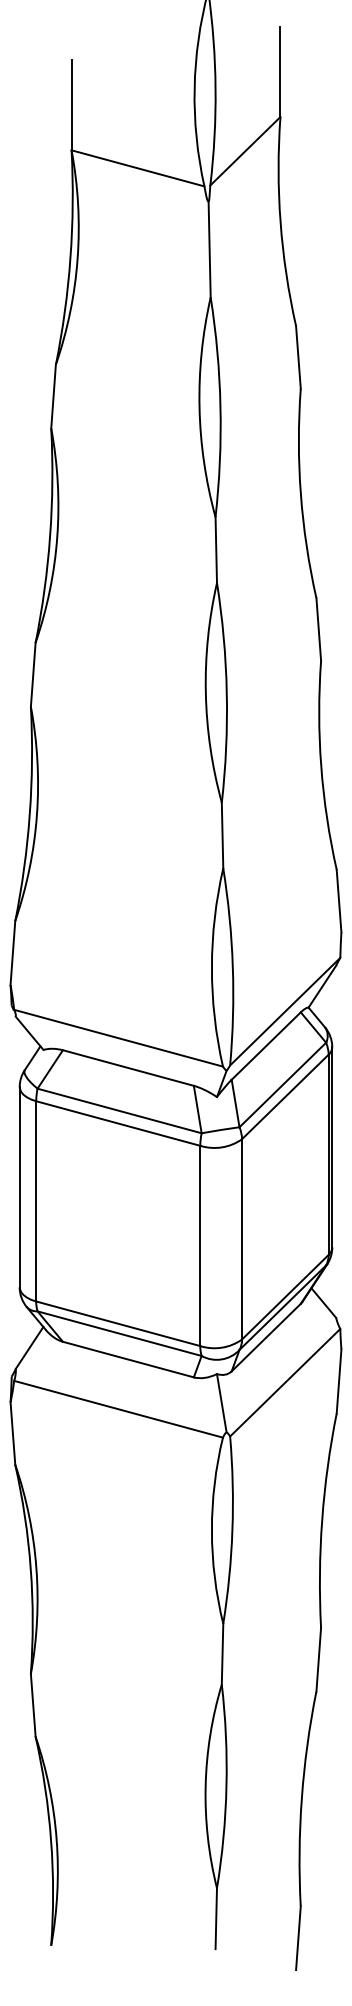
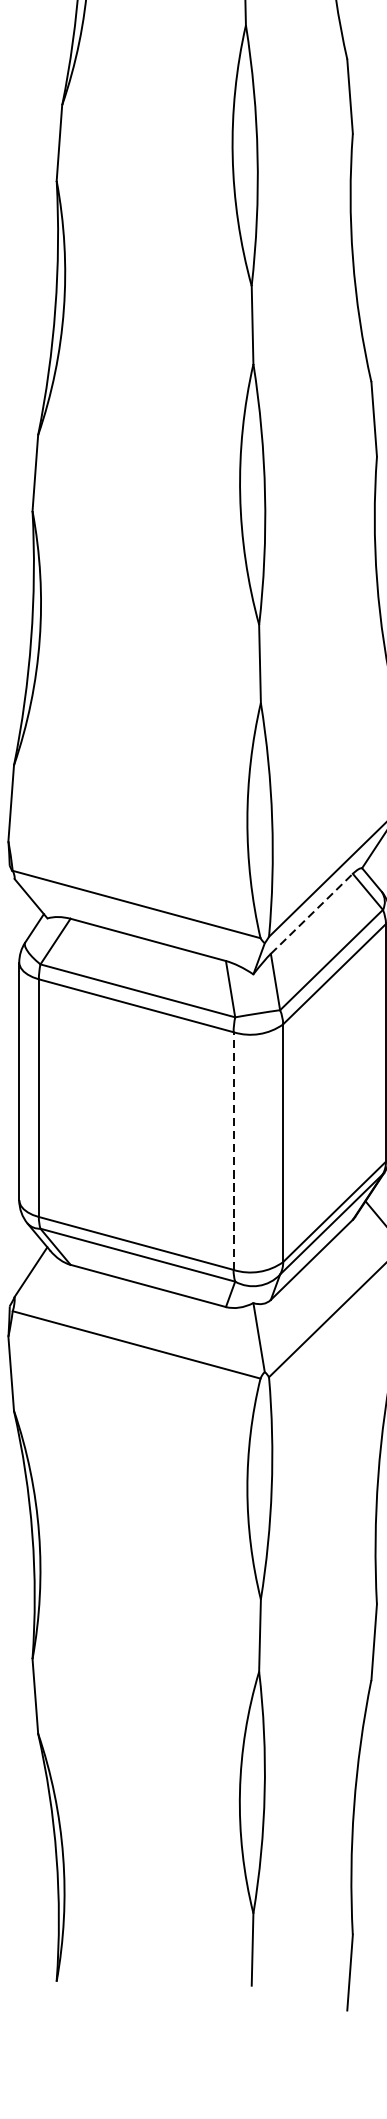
line: (266, 1045) -> (312, 913), solid -> dashed
line: (200, 1245) -> (233, 1150), solid -> dashed

